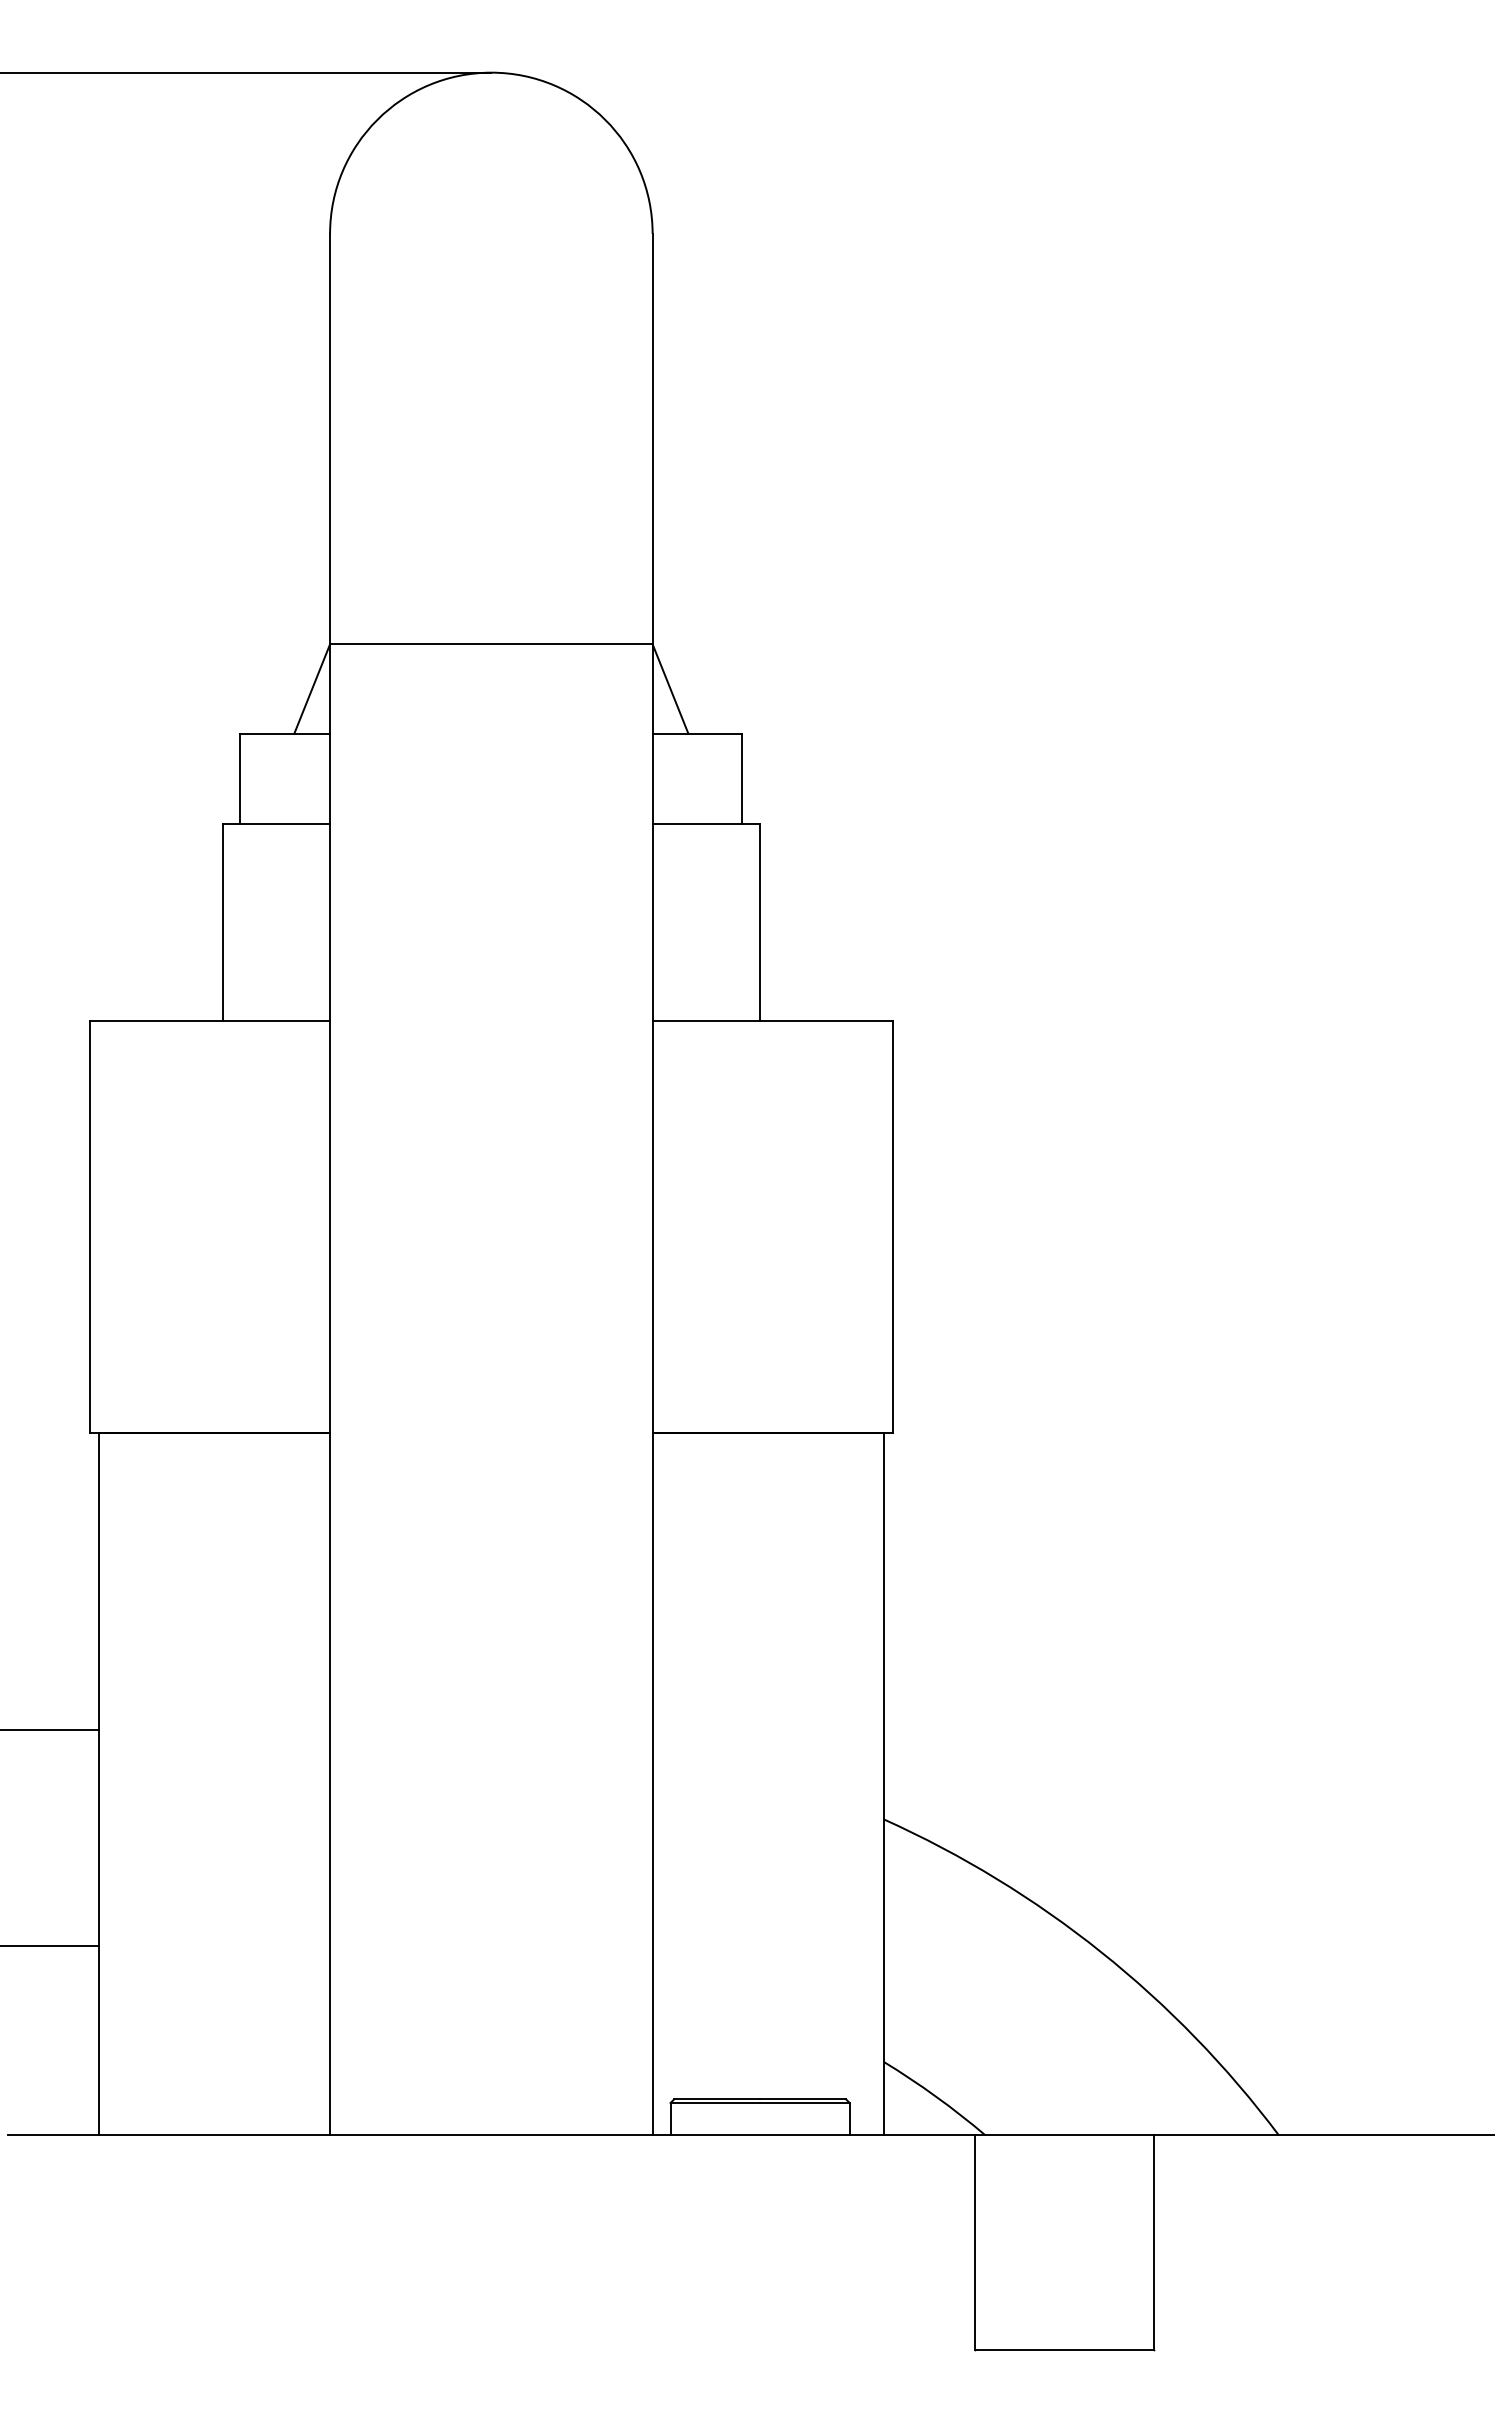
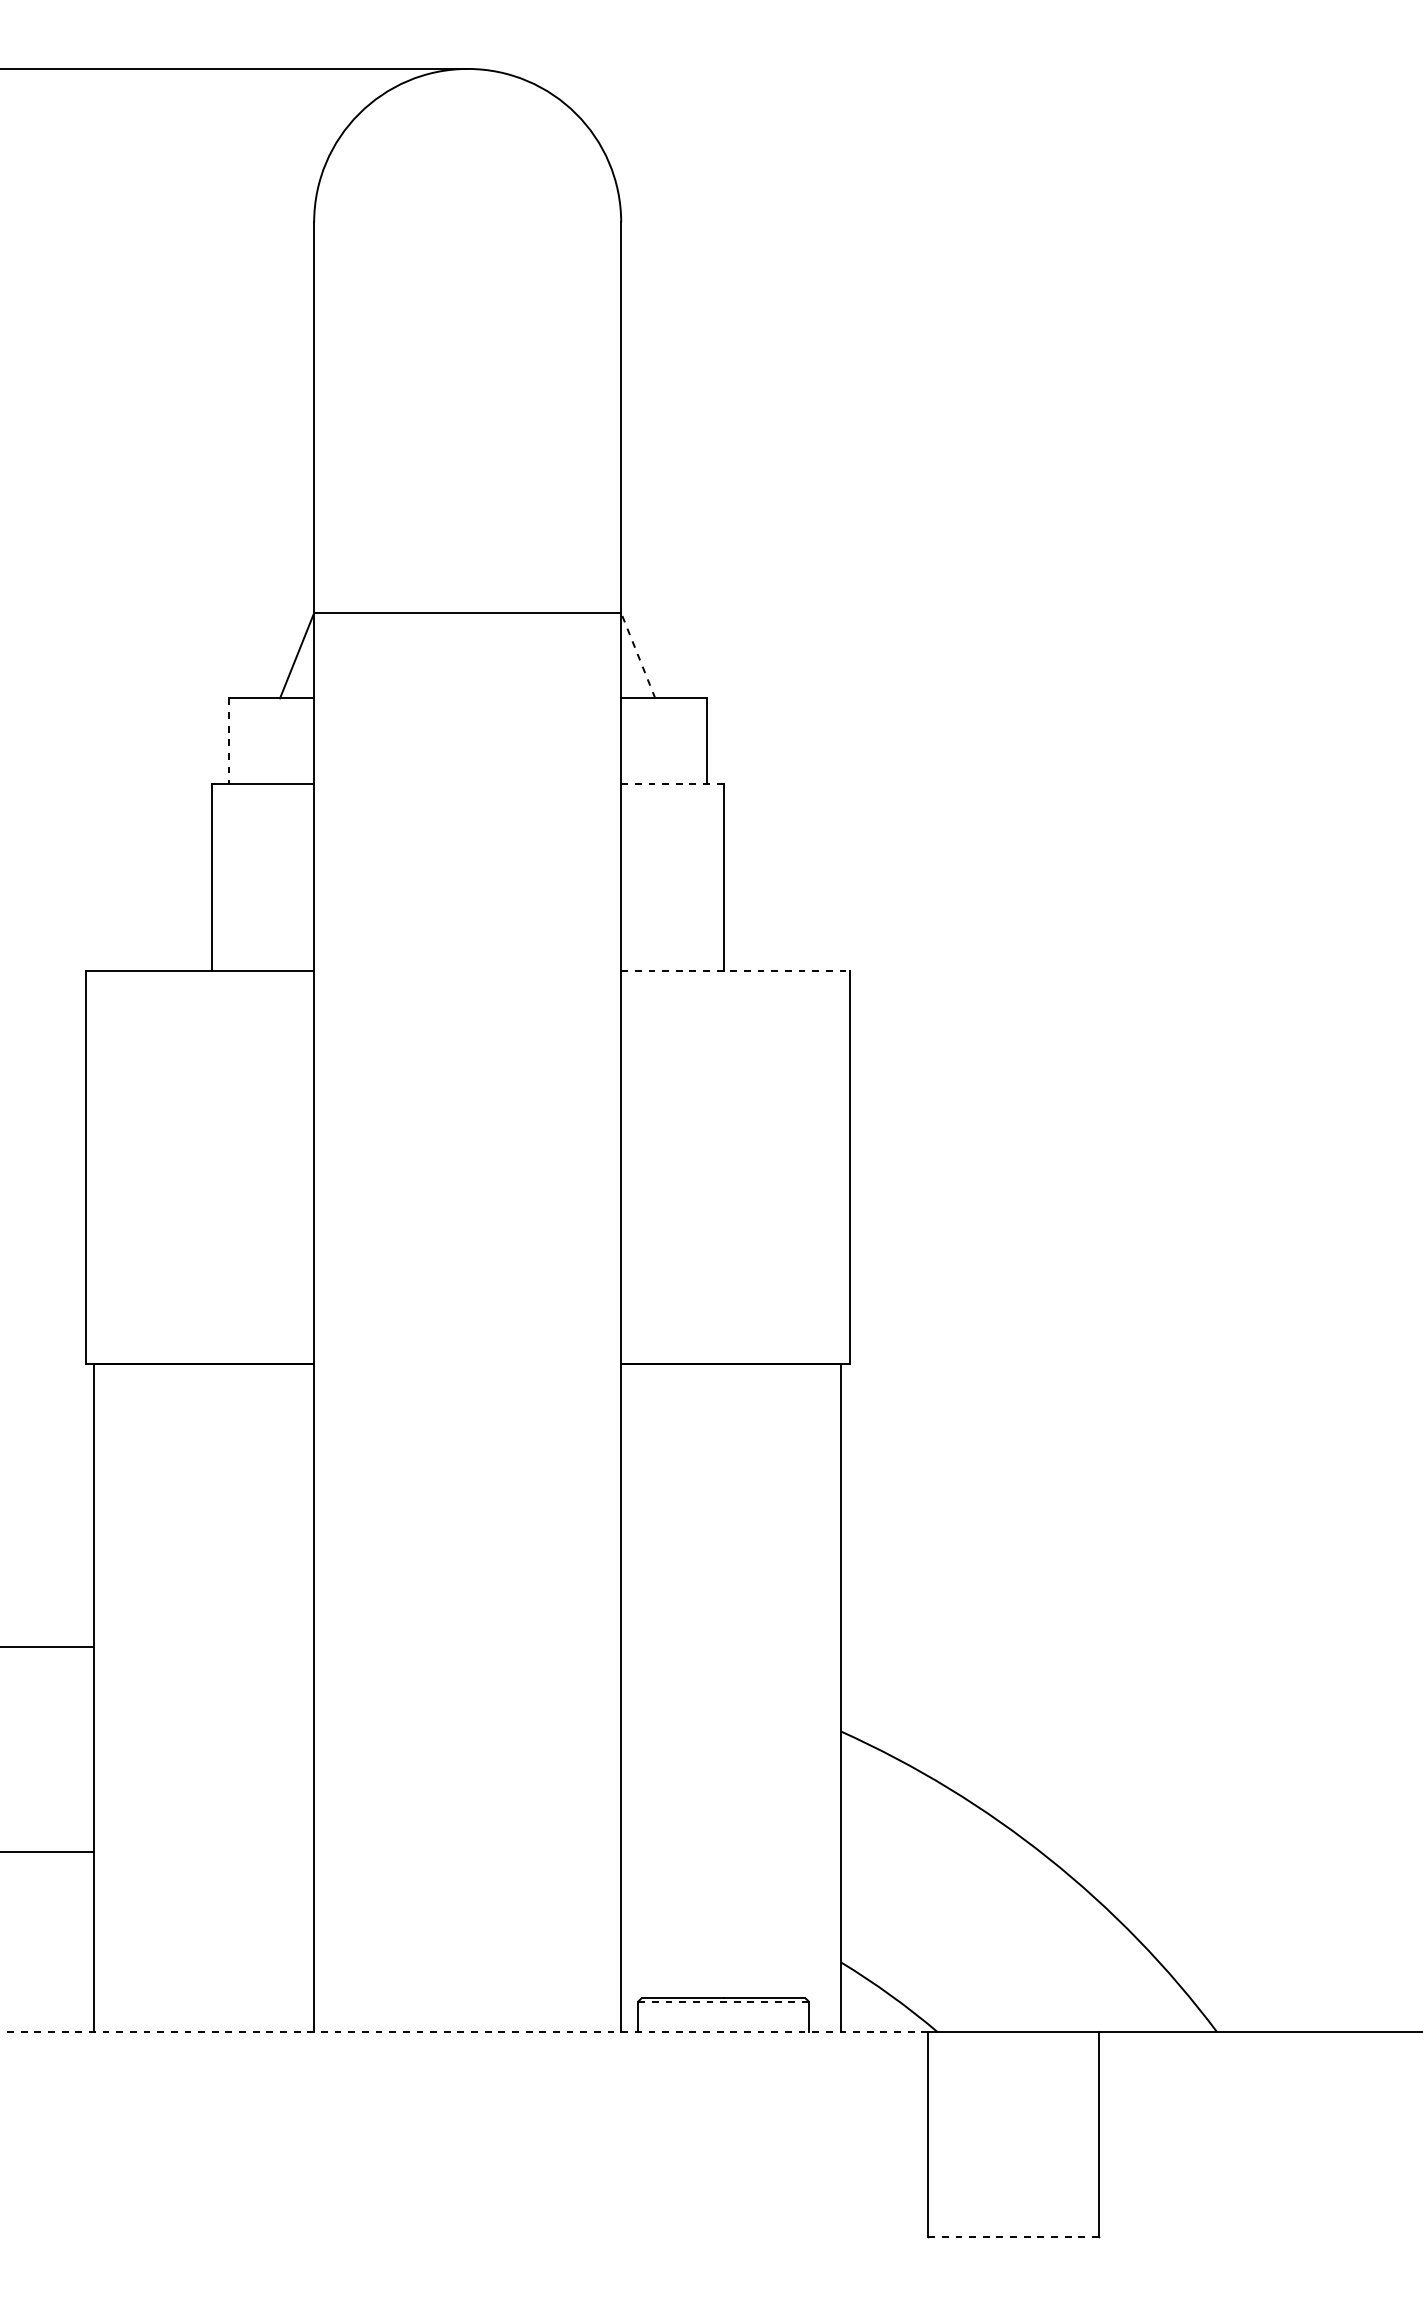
line: (670, 688) -> (638, 655), solid -> dashed
line: (240, 778) -> (228, 740), solid -> dashed
line: (706, 823) -> (672, 783), solid -> dashed
line: (773, 1020) -> (736, 971), solid -> dashed
line: (760, 2103) -> (723, 2002), solid -> dashed
line: (491, 2135) -> (467, 2032), solid -> dashed
line: (1064, 2350) -> (1013, 2237), solid -> dashed

